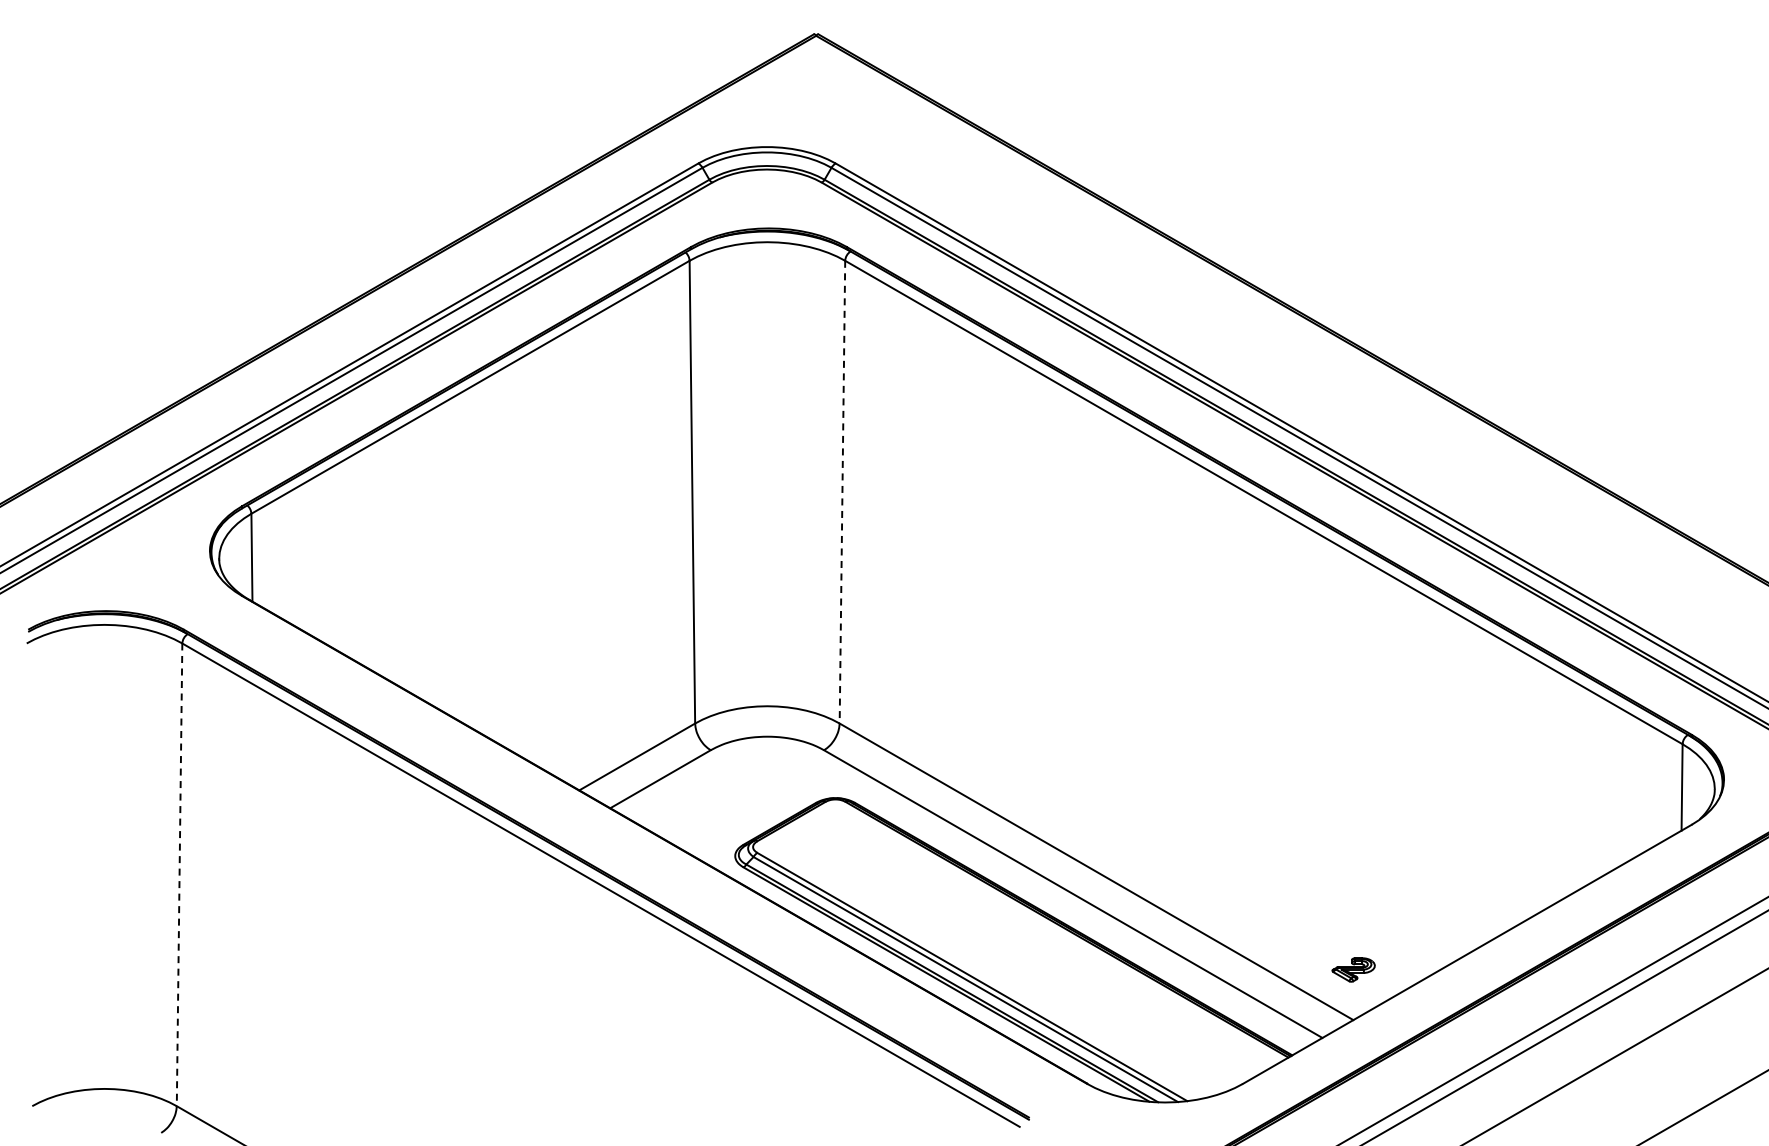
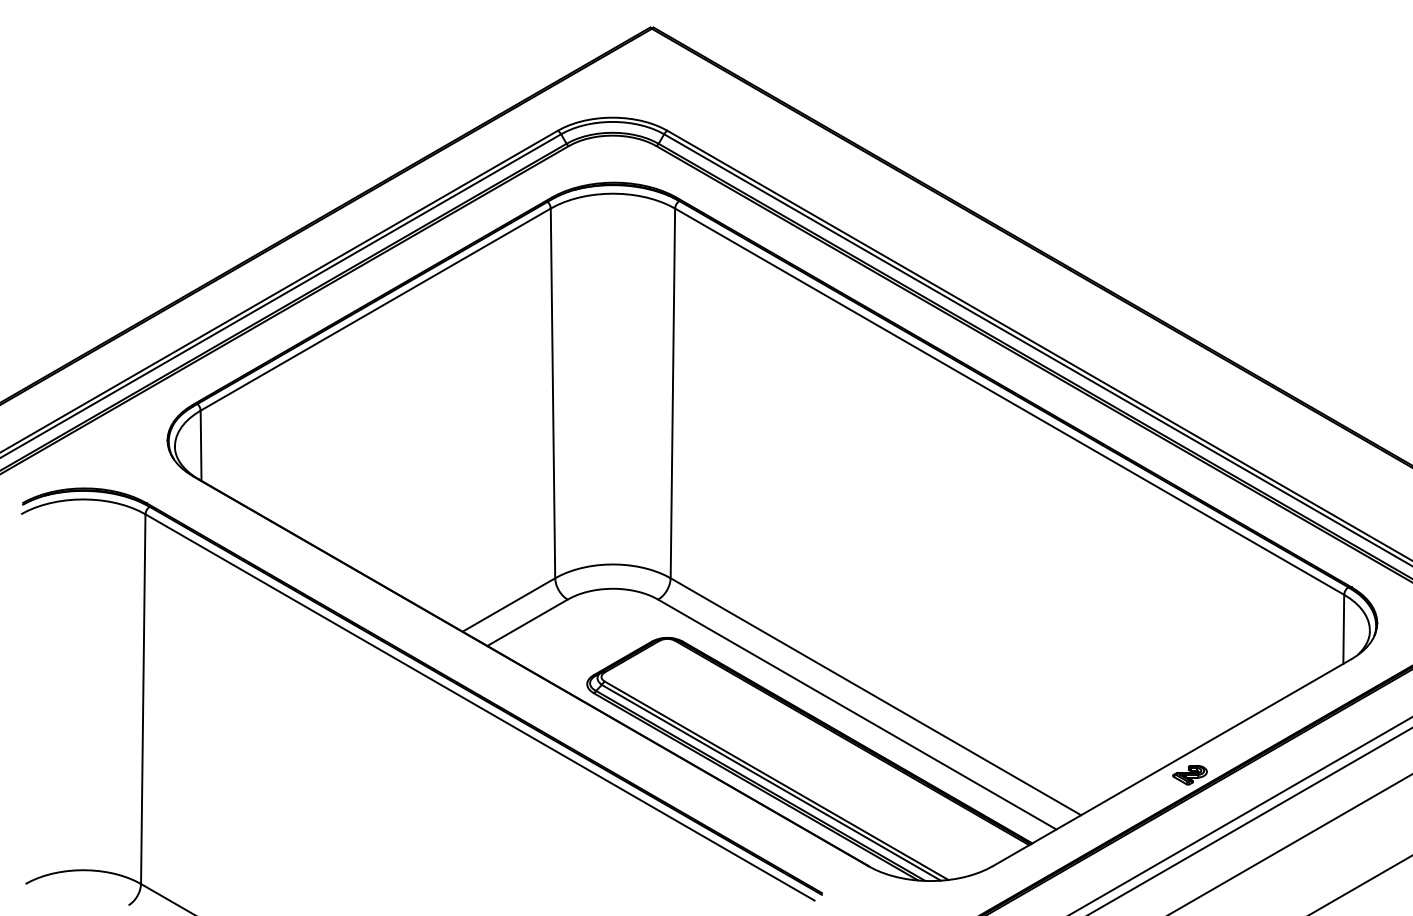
line: (842, 492) -> (672, 393), dashed -> solid
line: (179, 875) -> (143, 699), dashed -> solid
part: (1353, 969) -> (1189, 774), moved

